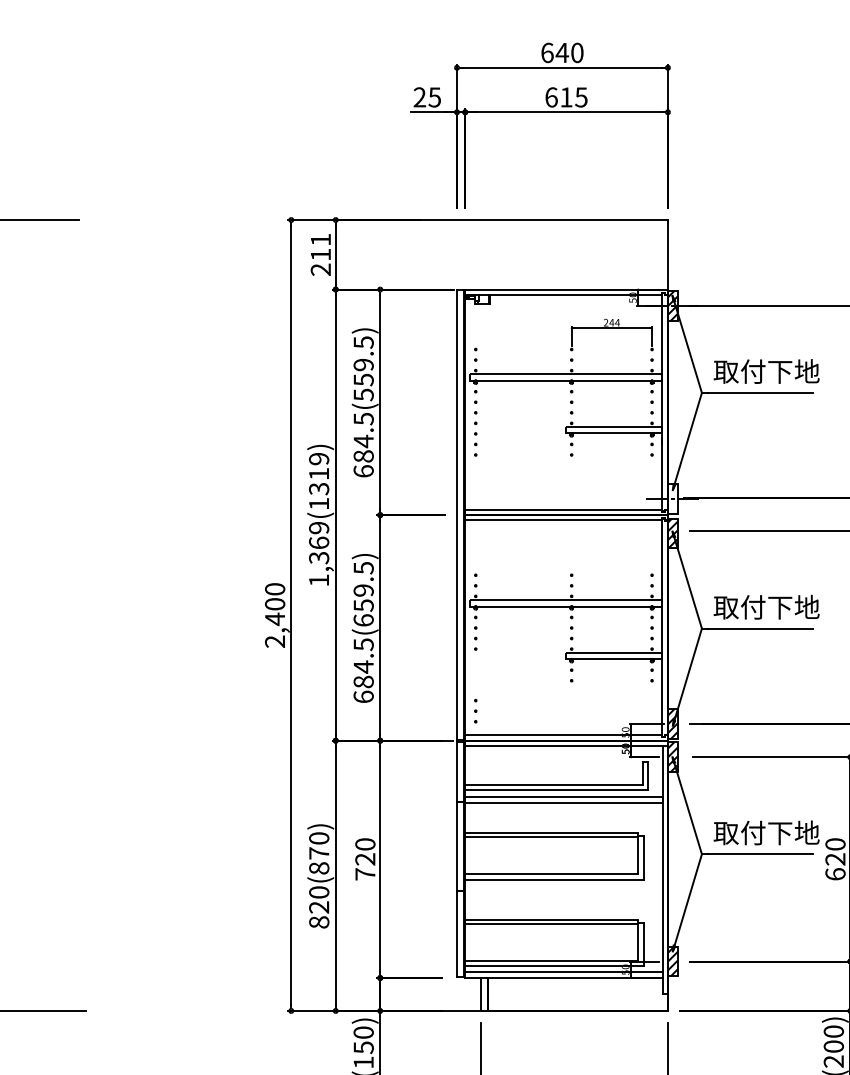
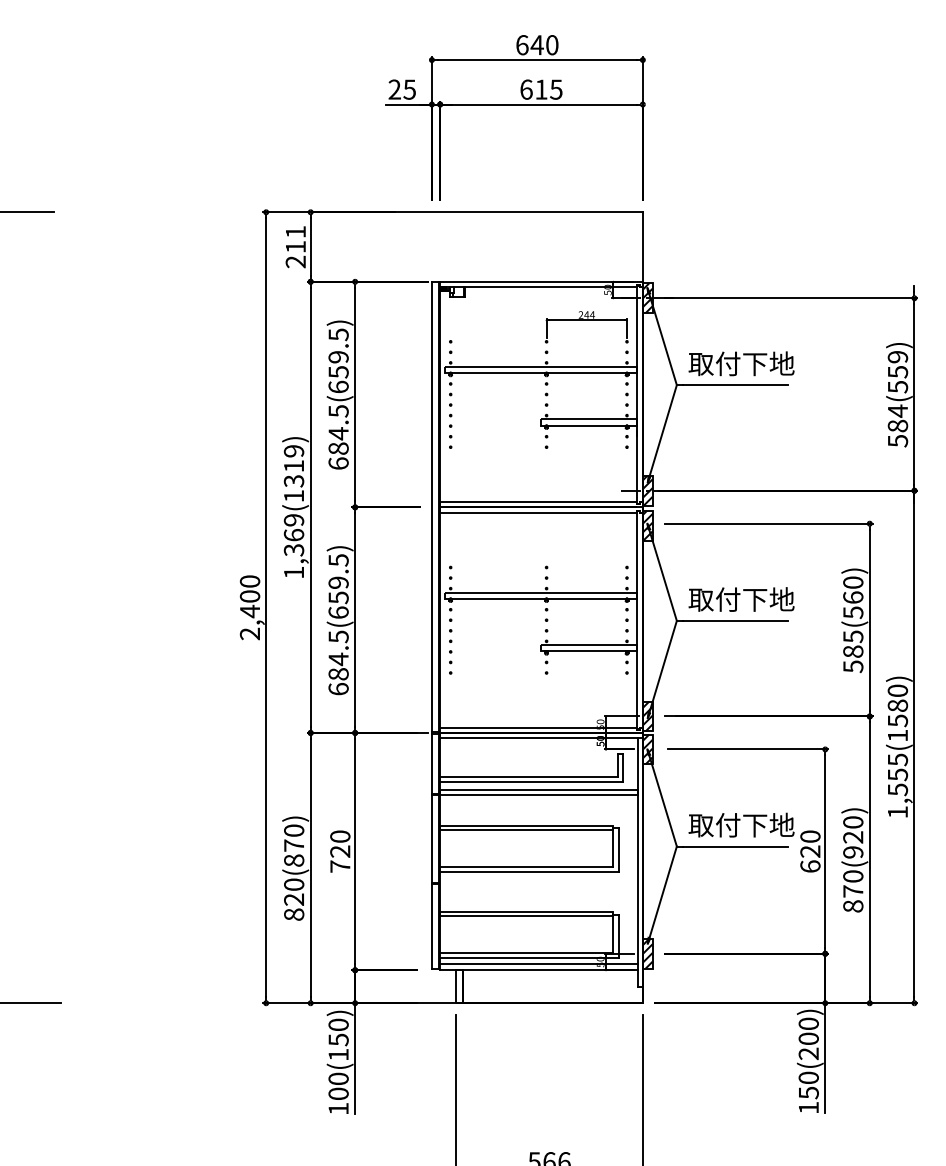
text: (363, 394) -> (338, 386), 684.5(559.5) -> 684.5(659.5)
hatch: (672, 498) -> (647, 490), added
part: (475, 711) -> (450, 662), moved

